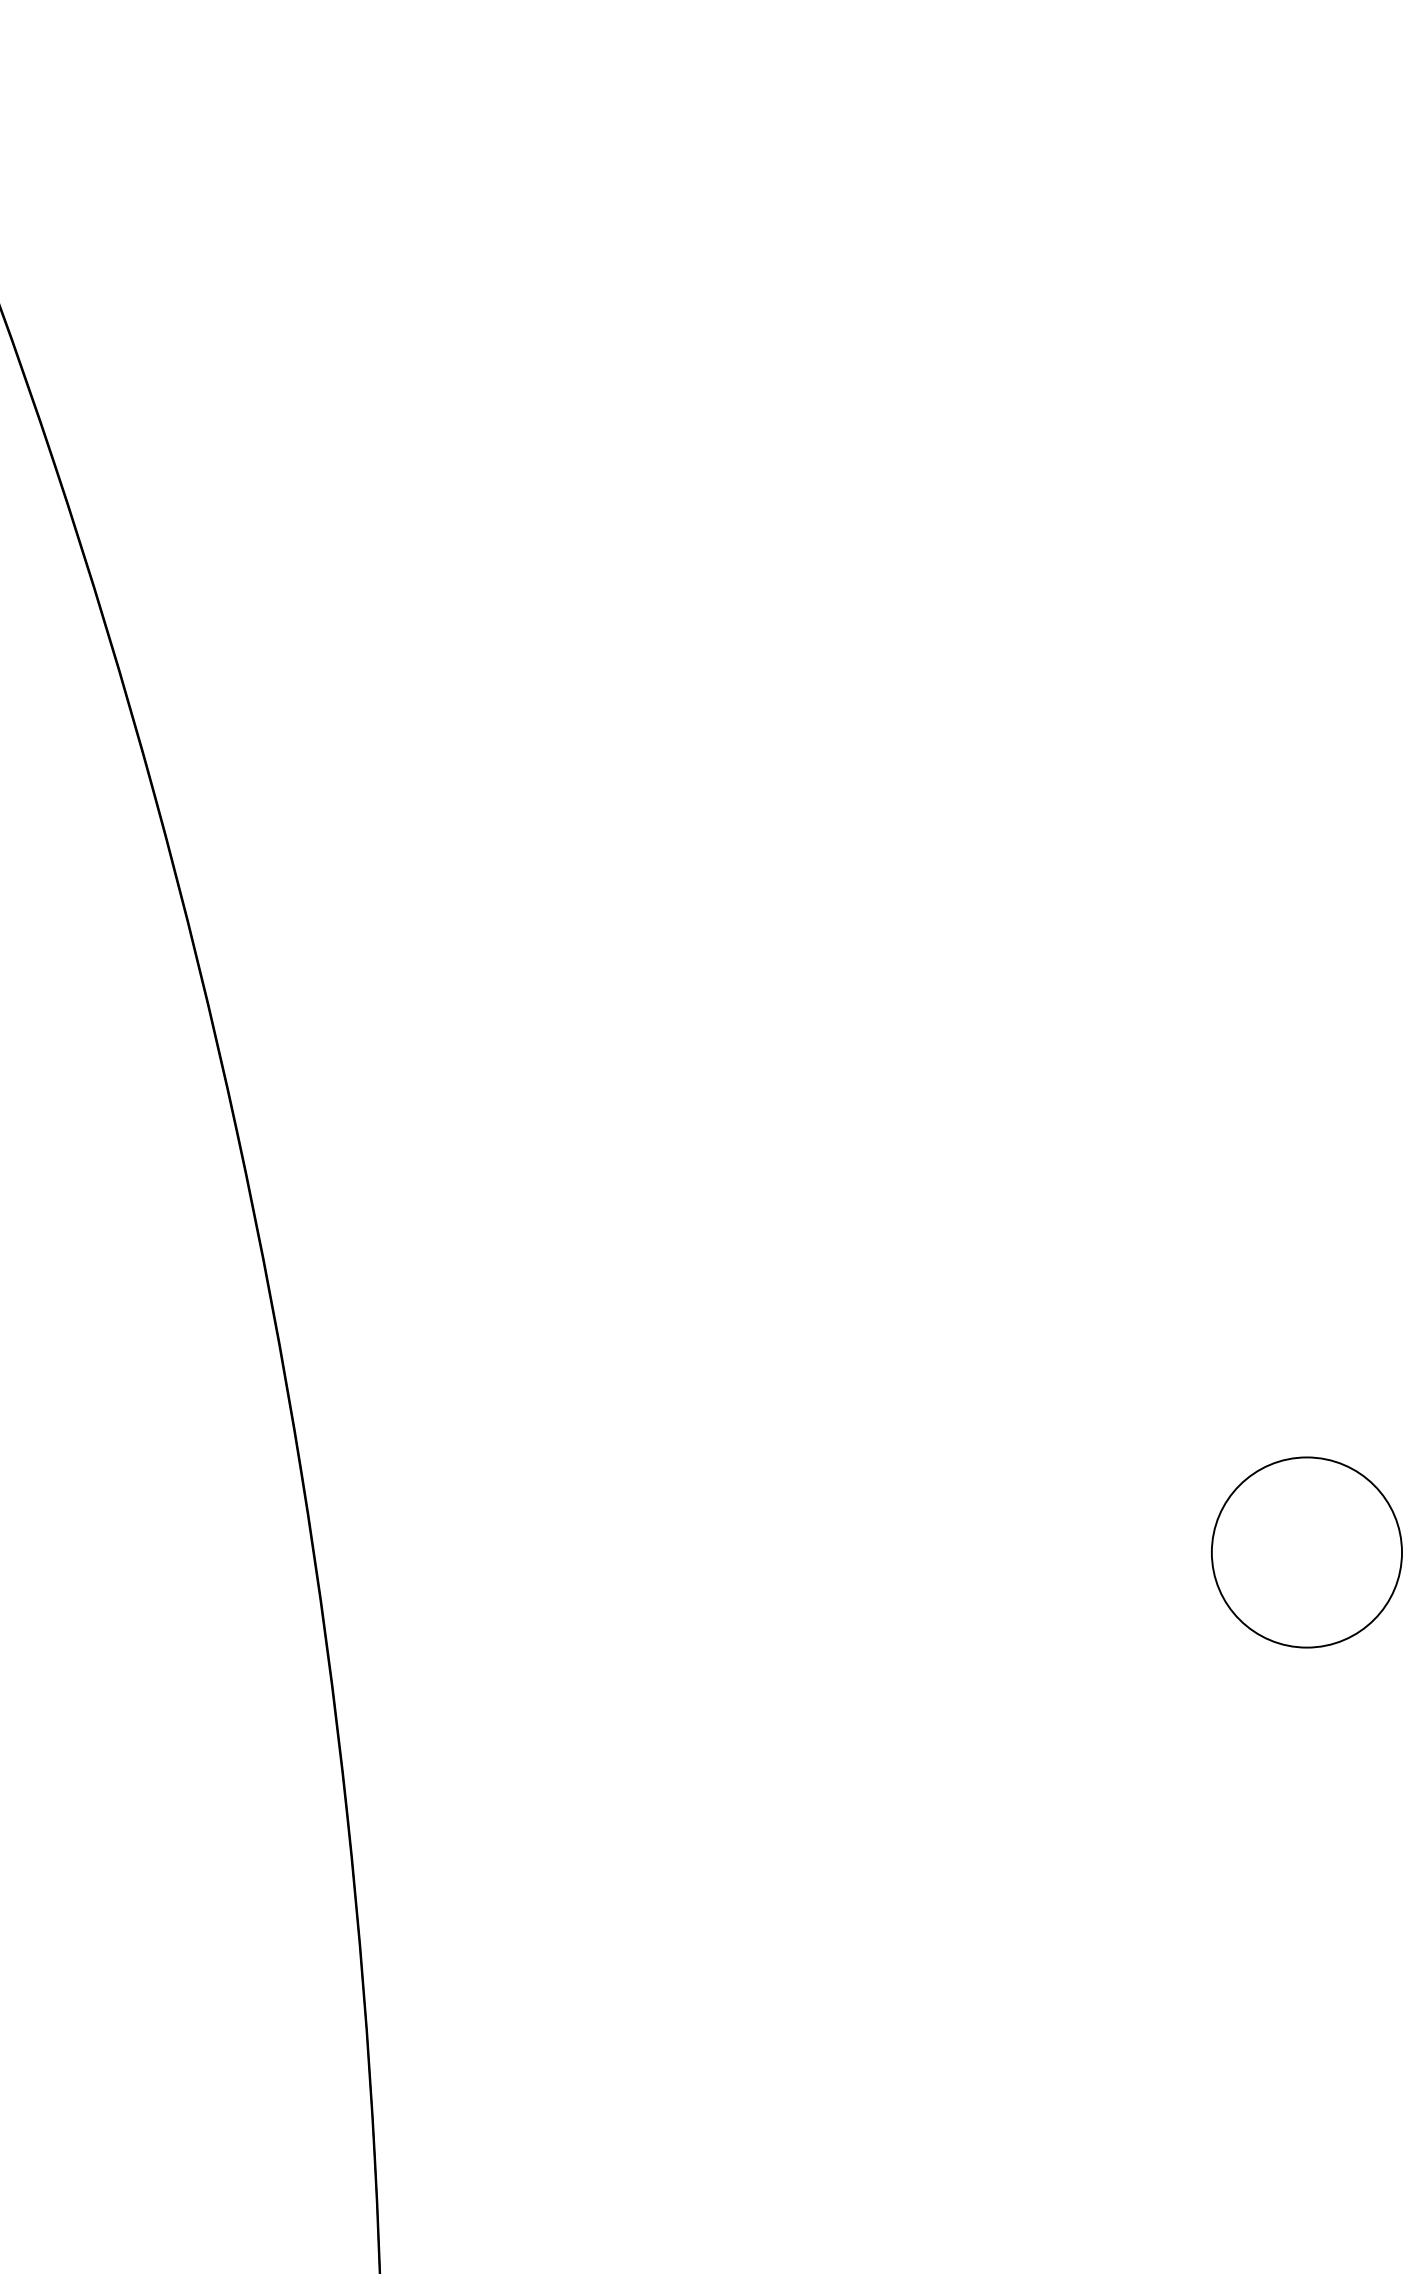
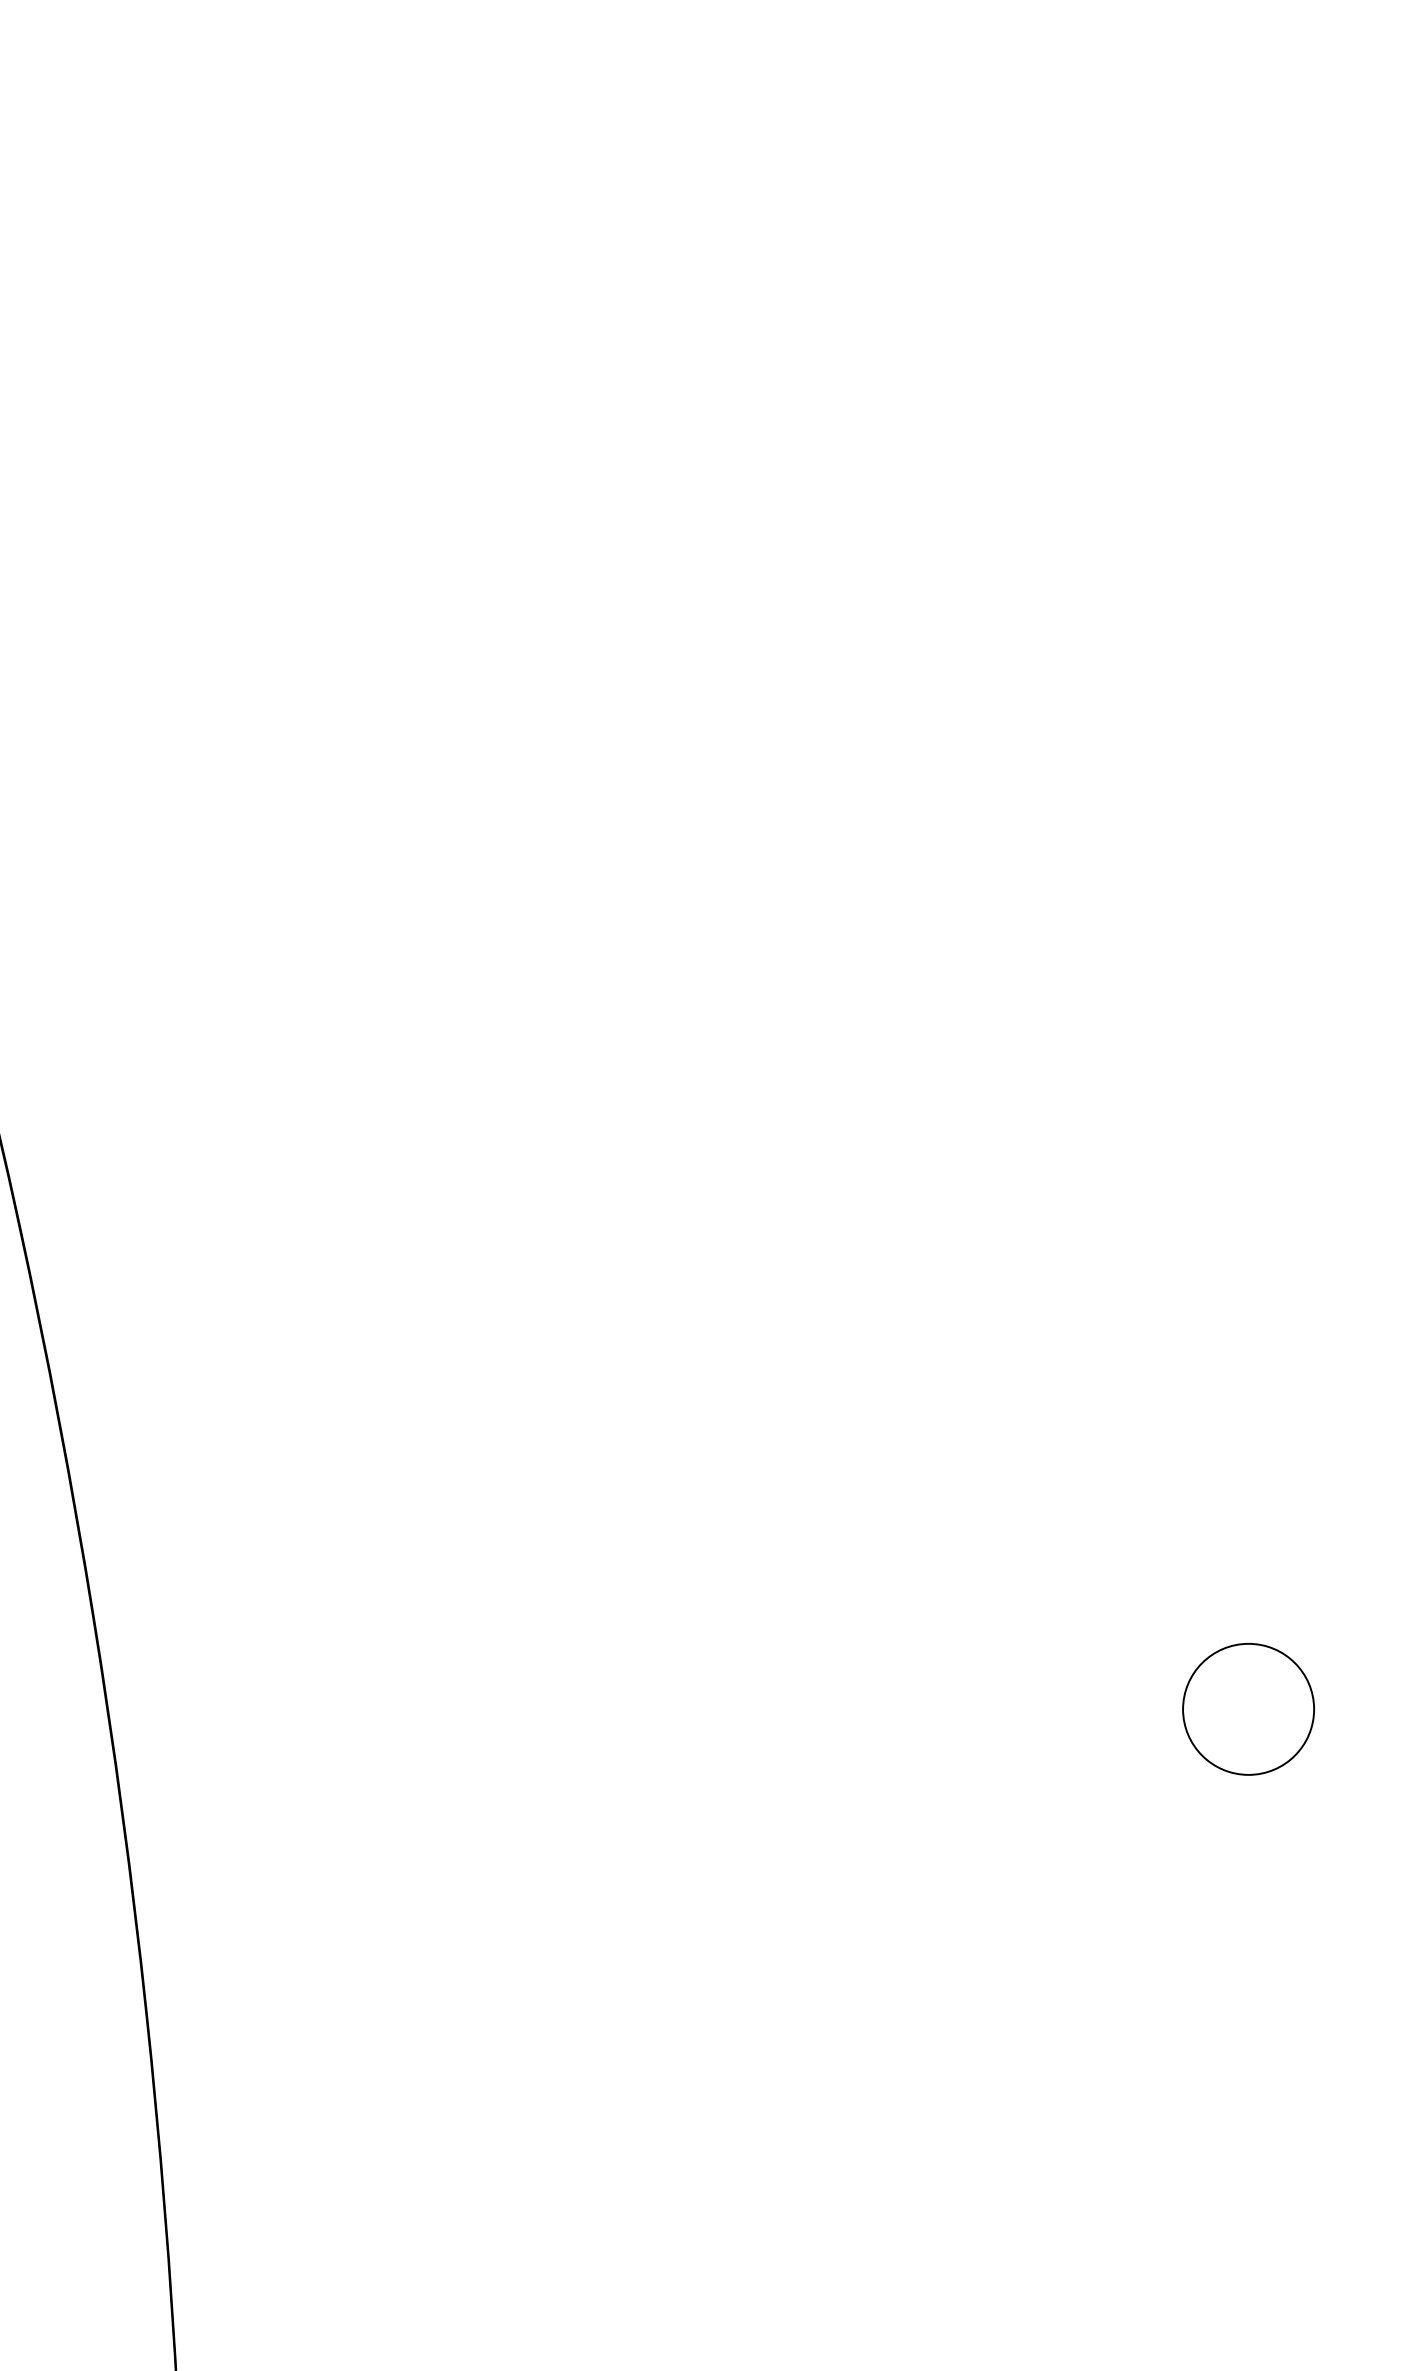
circle: (1306, 1552) -> (1248, 1709), size x0.6

